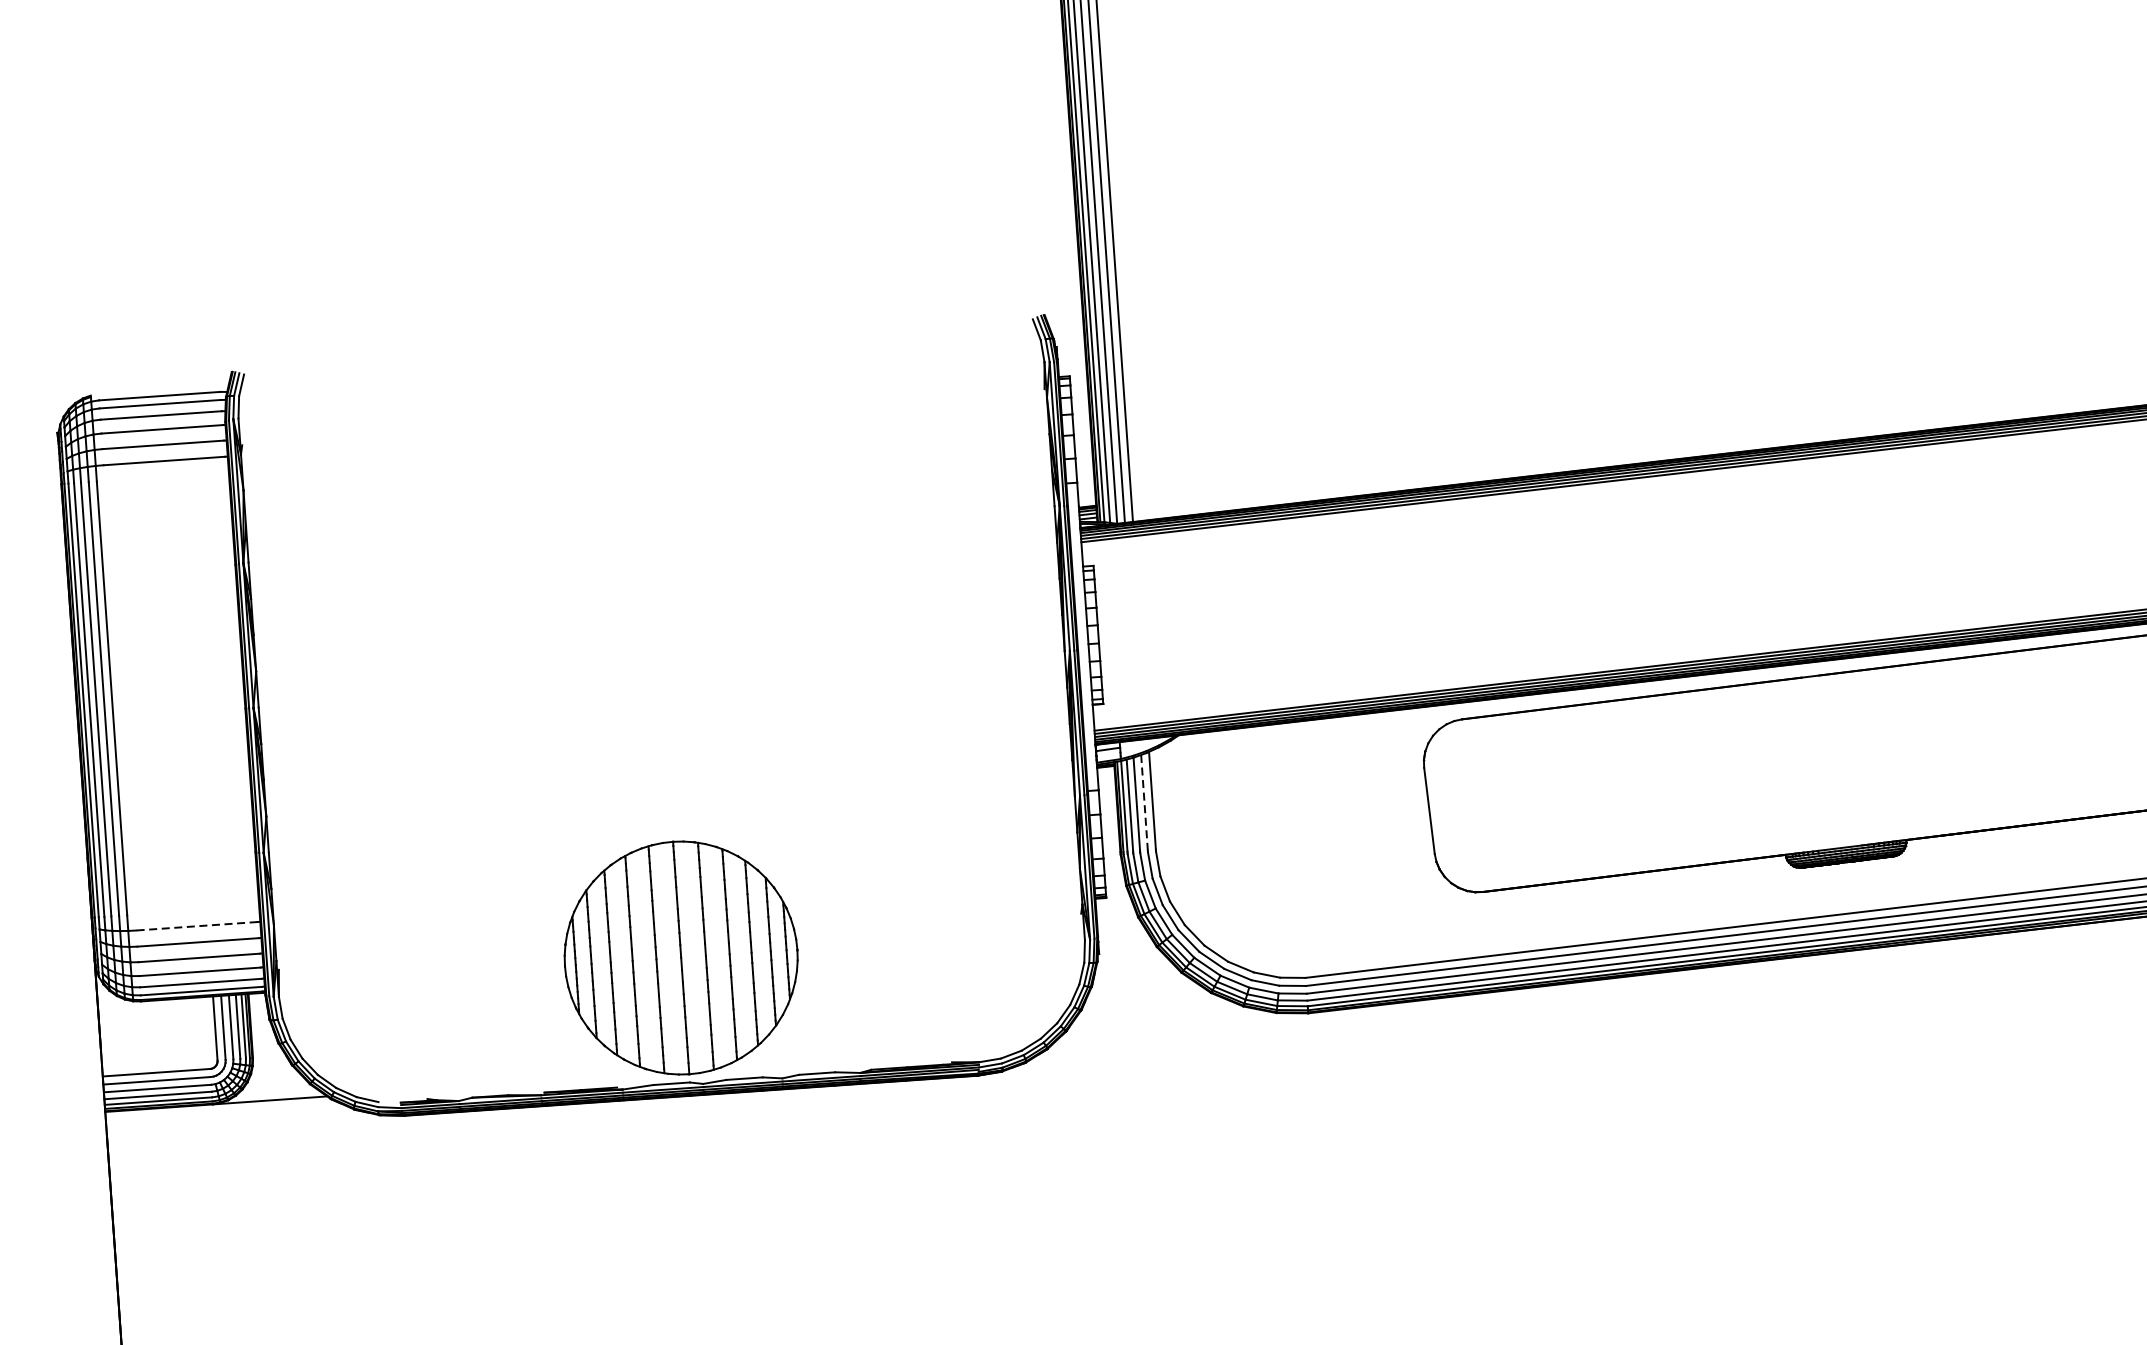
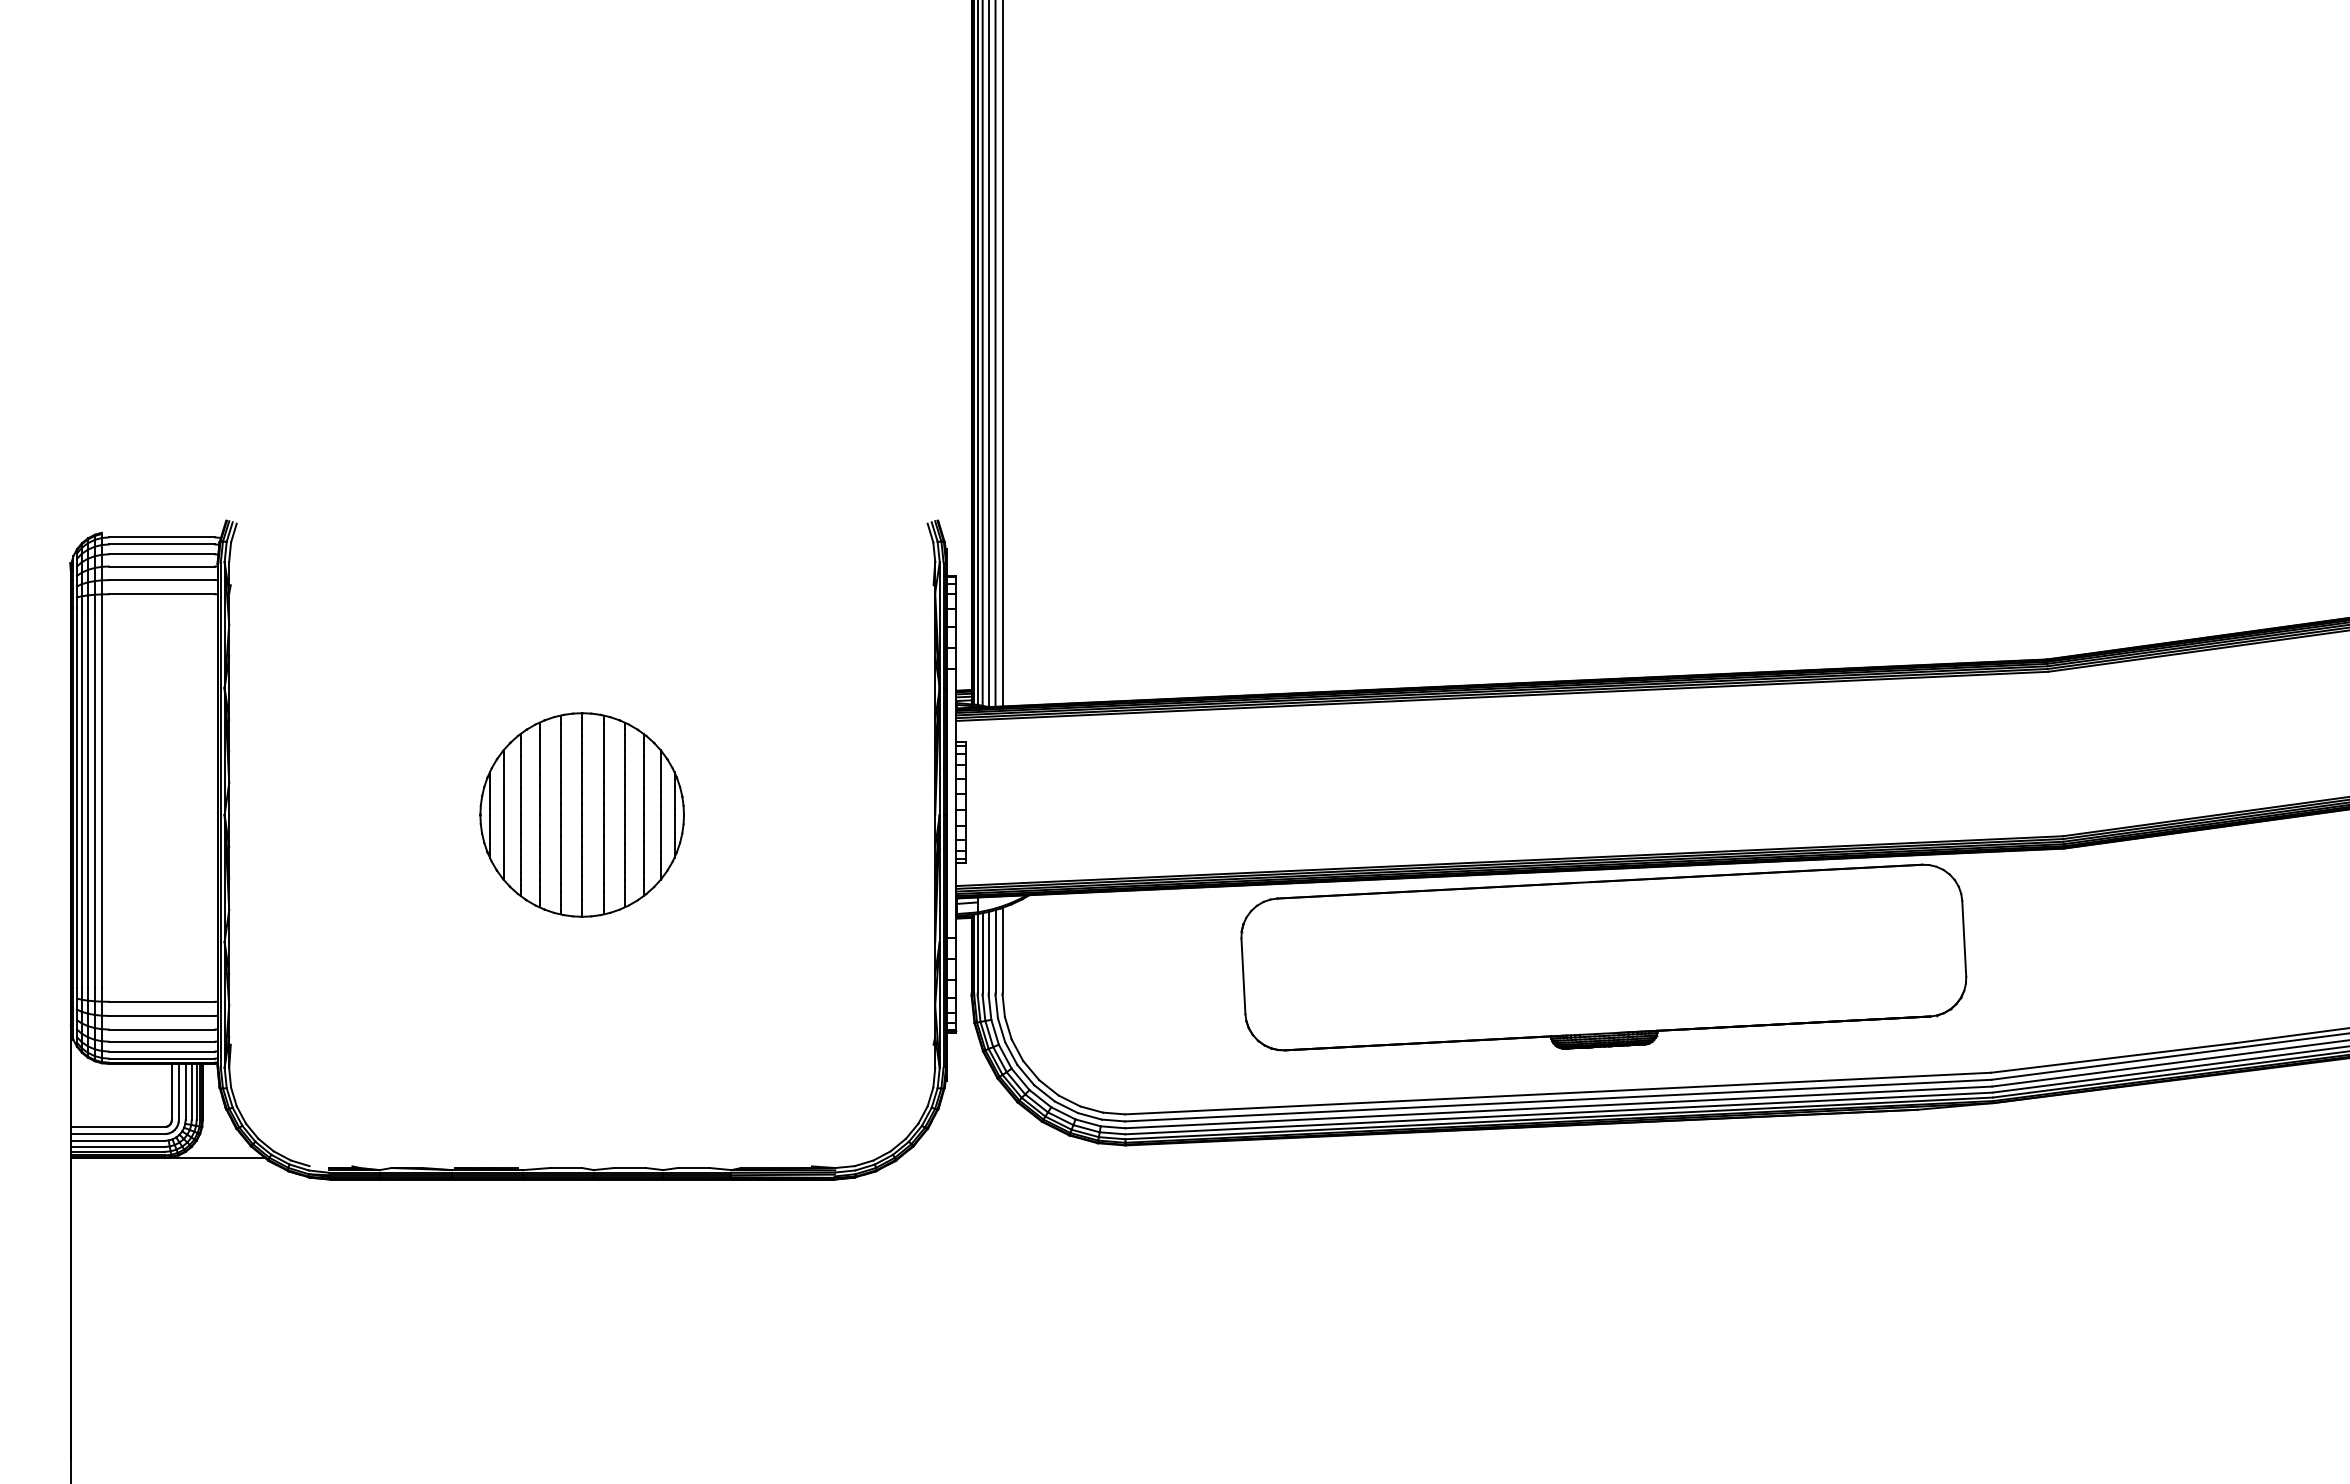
line: (1144, 802) -> (995, 951), dashed -> solid
line: (196, 925) -> (161, 1001), dashed -> solid
part: (680, 957) -> (581, 814), moved

